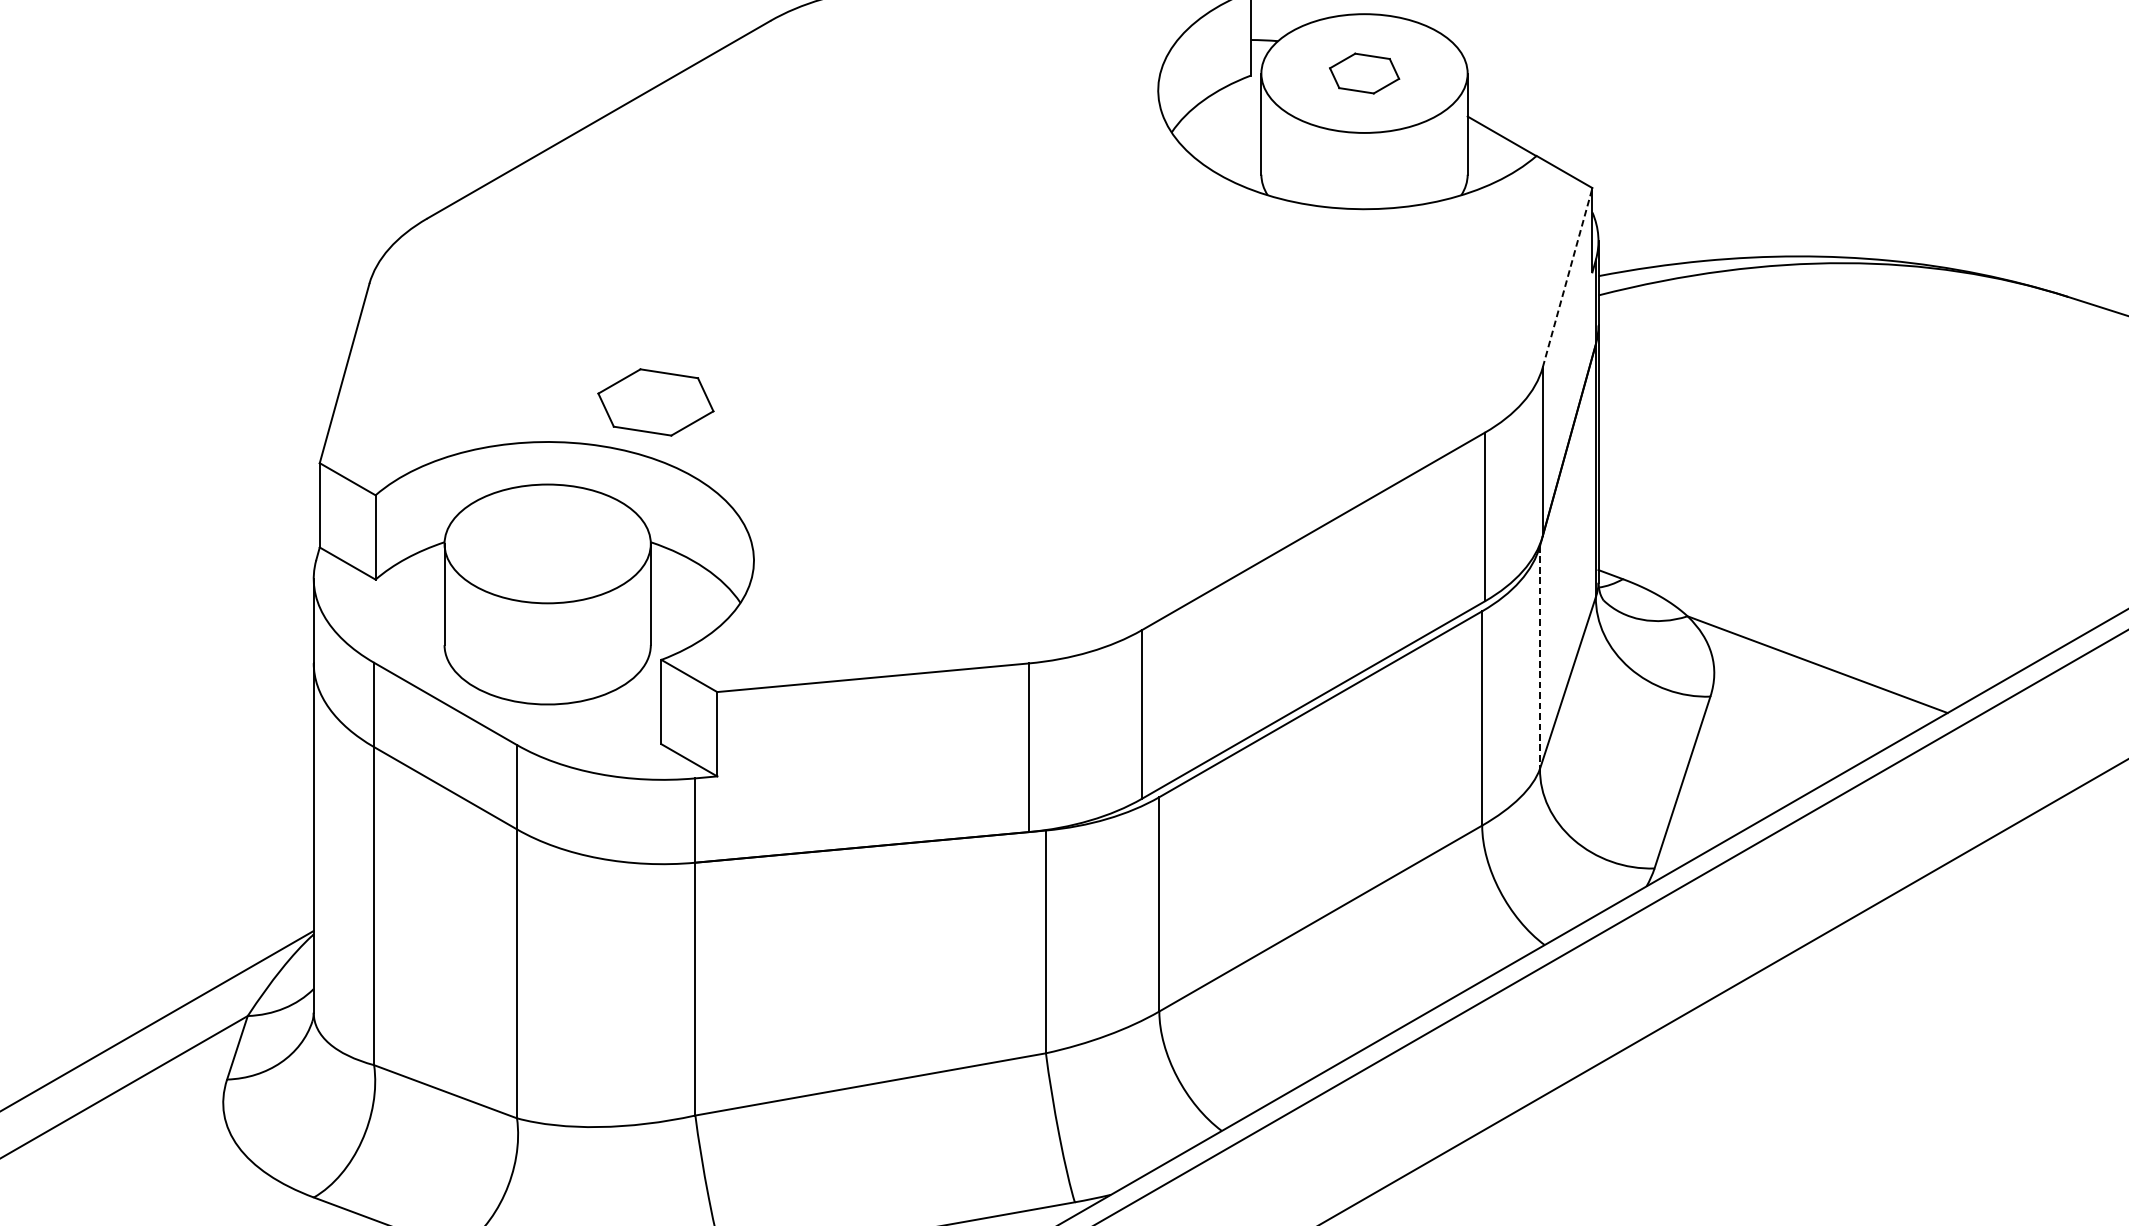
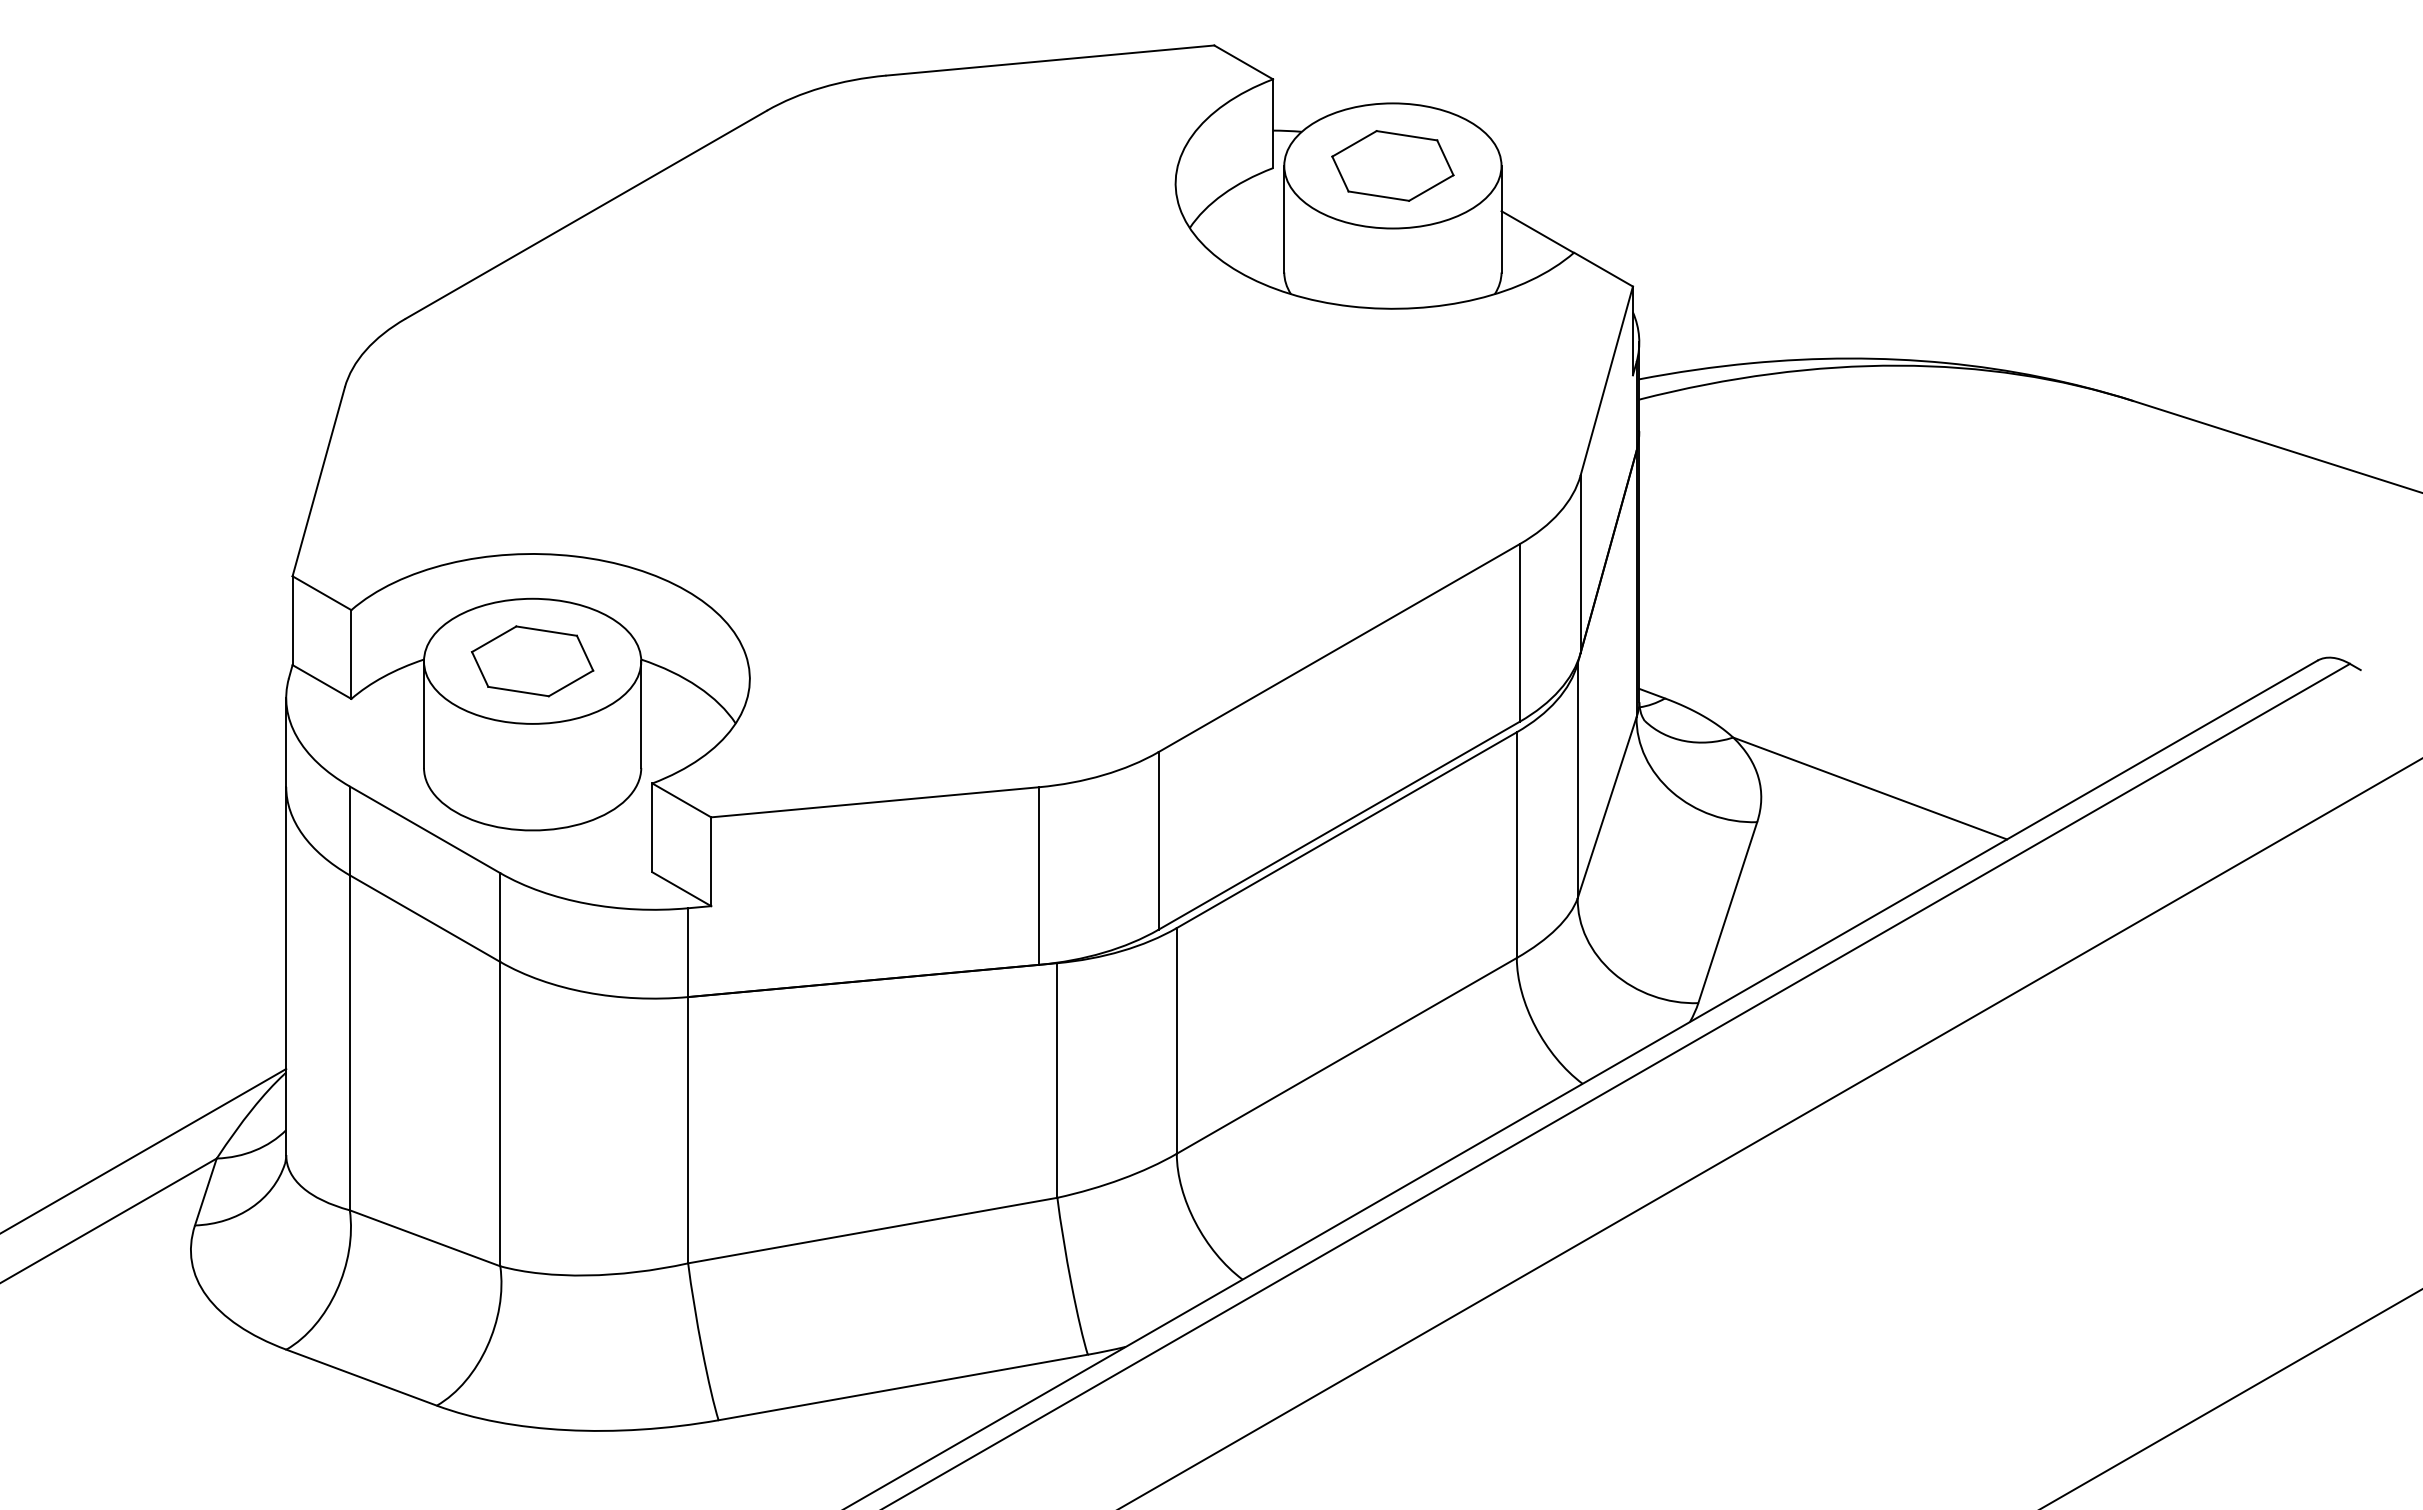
part: (1364, 73) -> (1392, 165), size x1.67
line: (1567, 277) -> (1606, 380), dashed -> solid
part: (655, 402) -> (532, 661), moved
line: (1539, 658) -> (1577, 781), dashed -> solid

